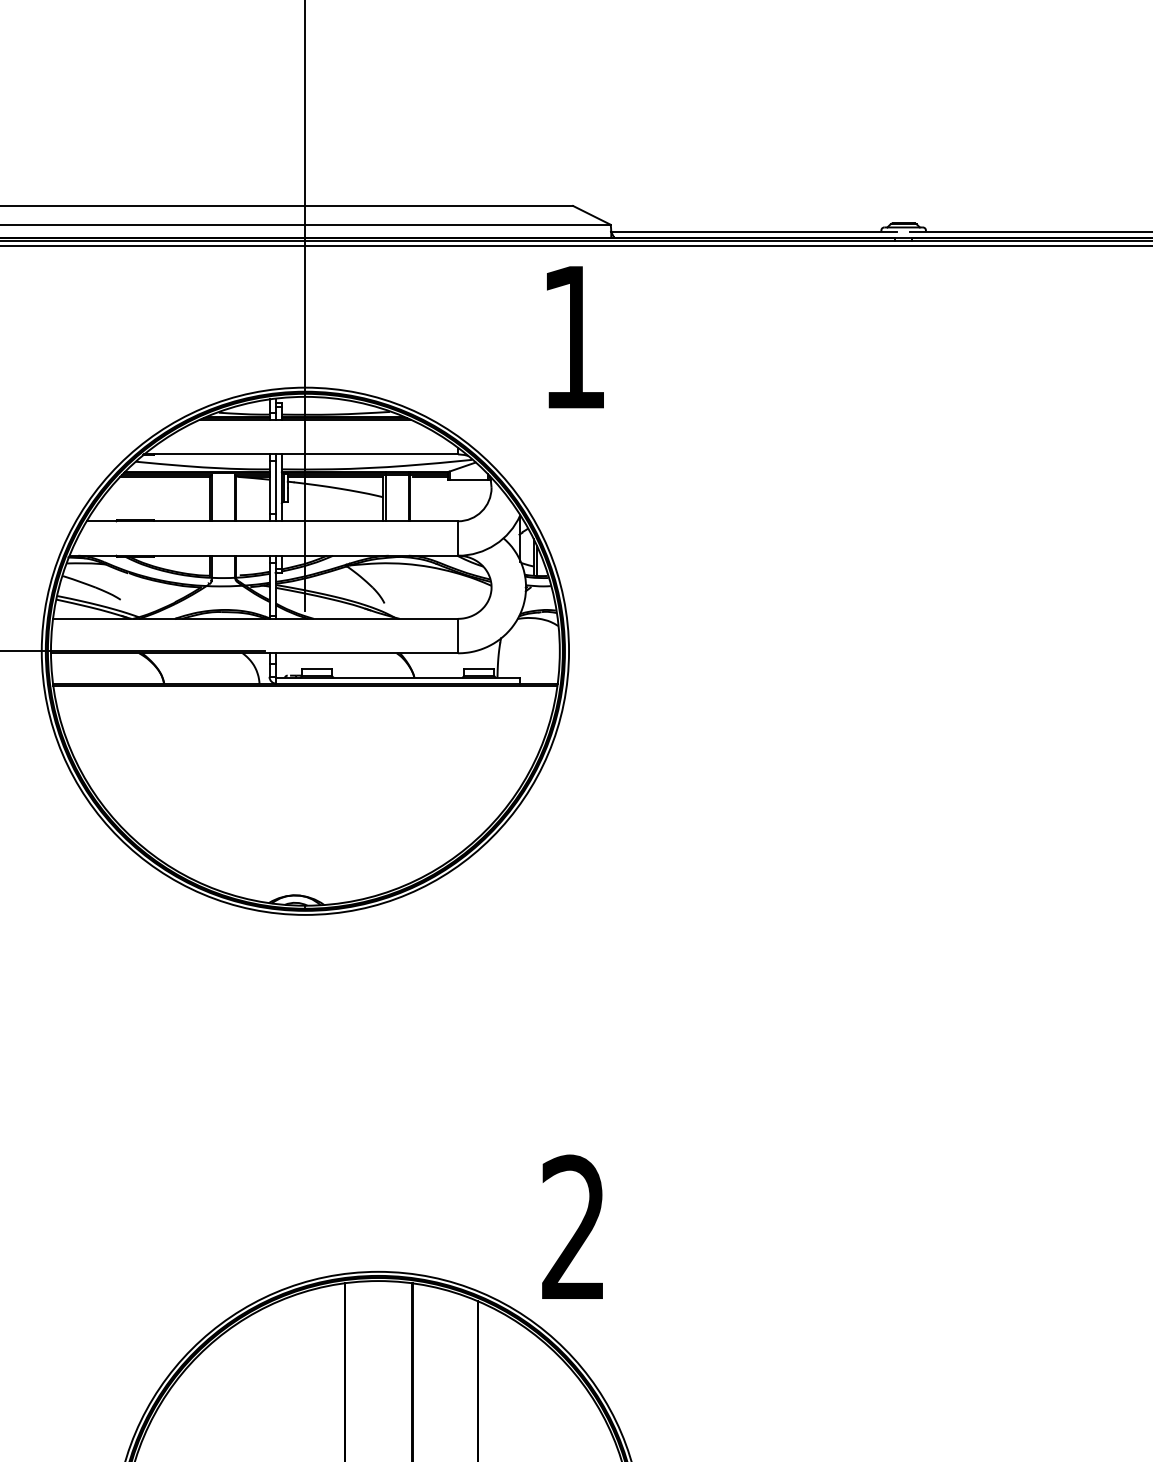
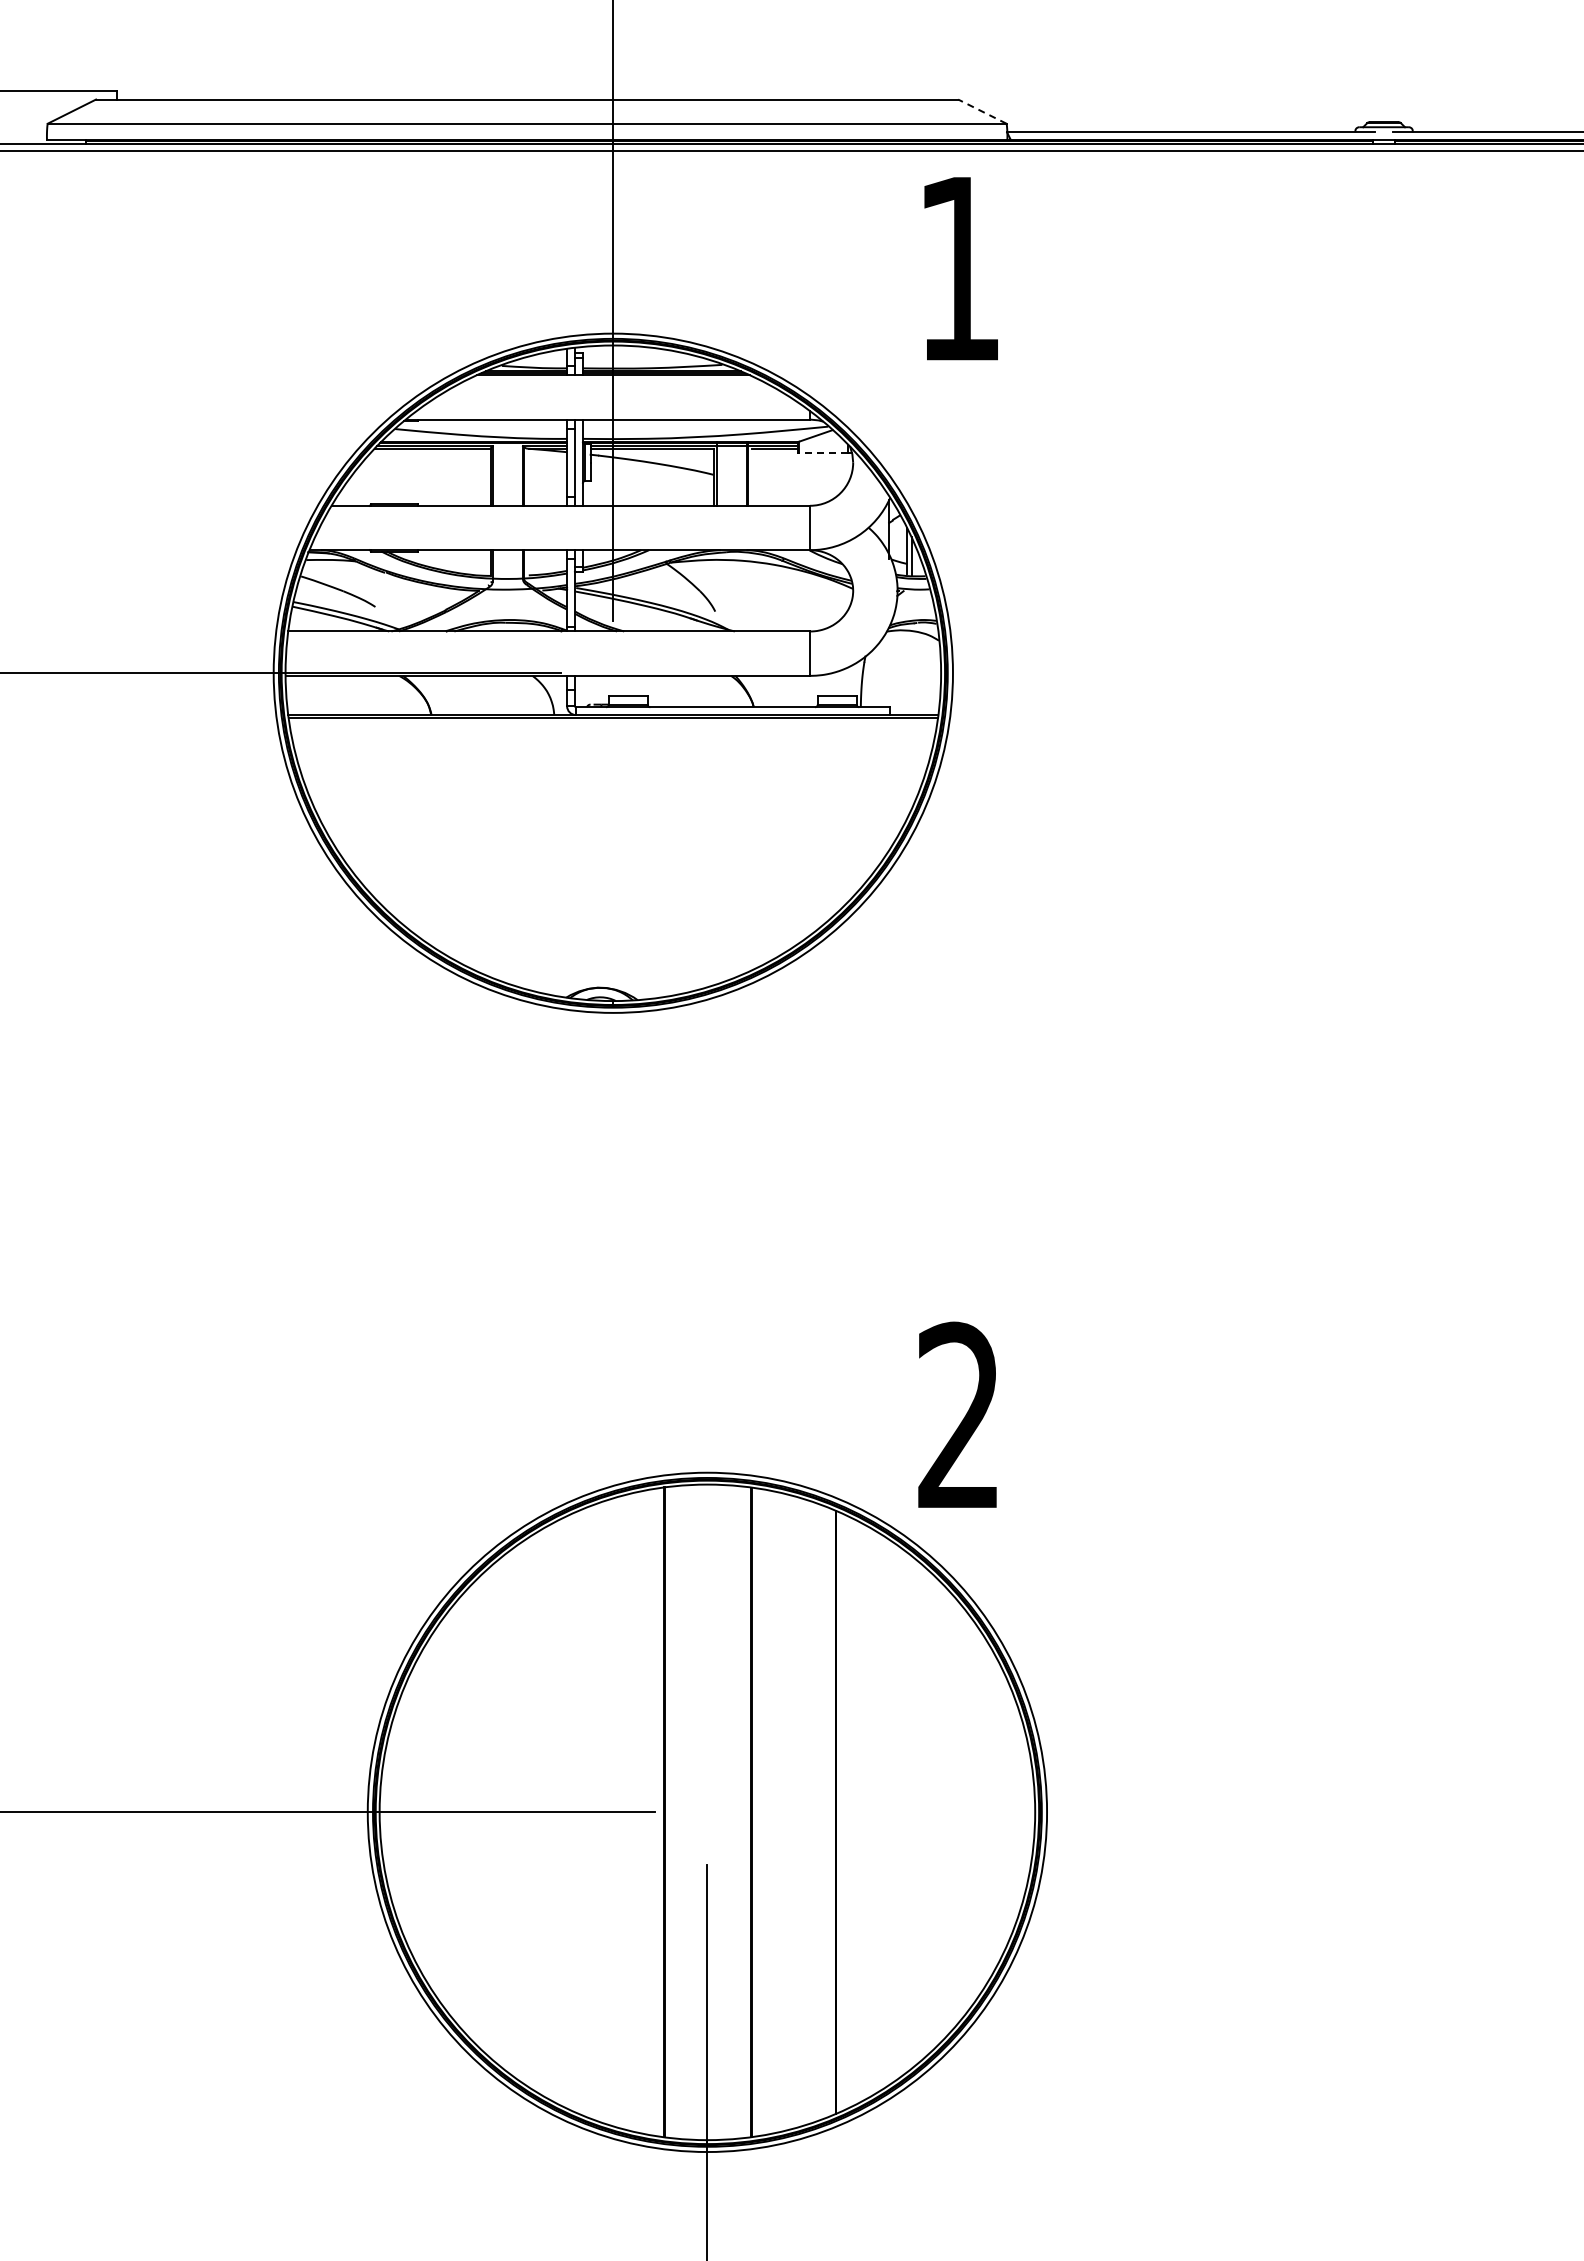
line: (591, 215) -> (981, 111), solid -> dashed
line: (468, 479) -> (823, 452), solid -> dashed

